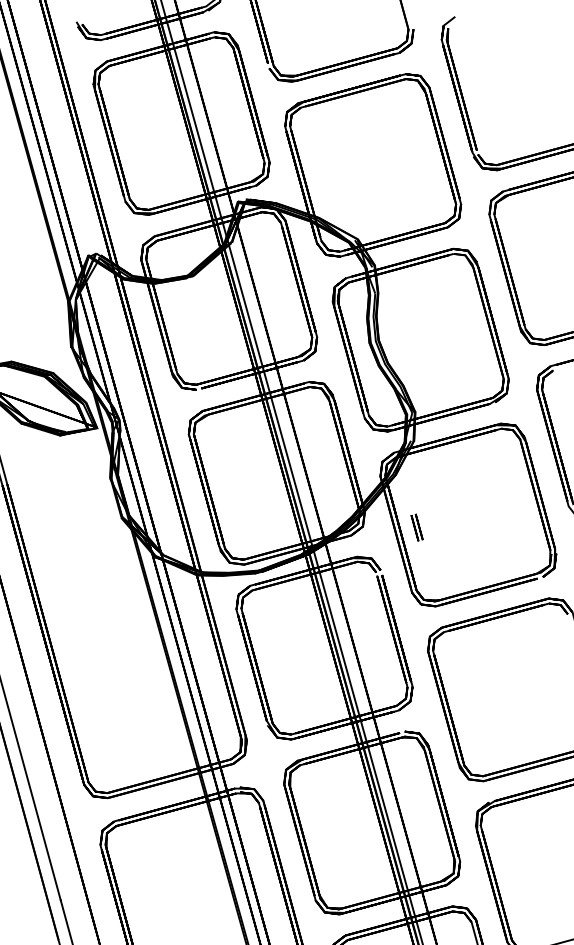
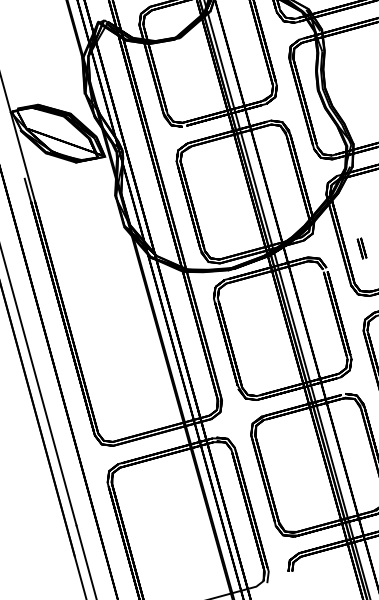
part: (416, 527) -> (361, 248), moved

